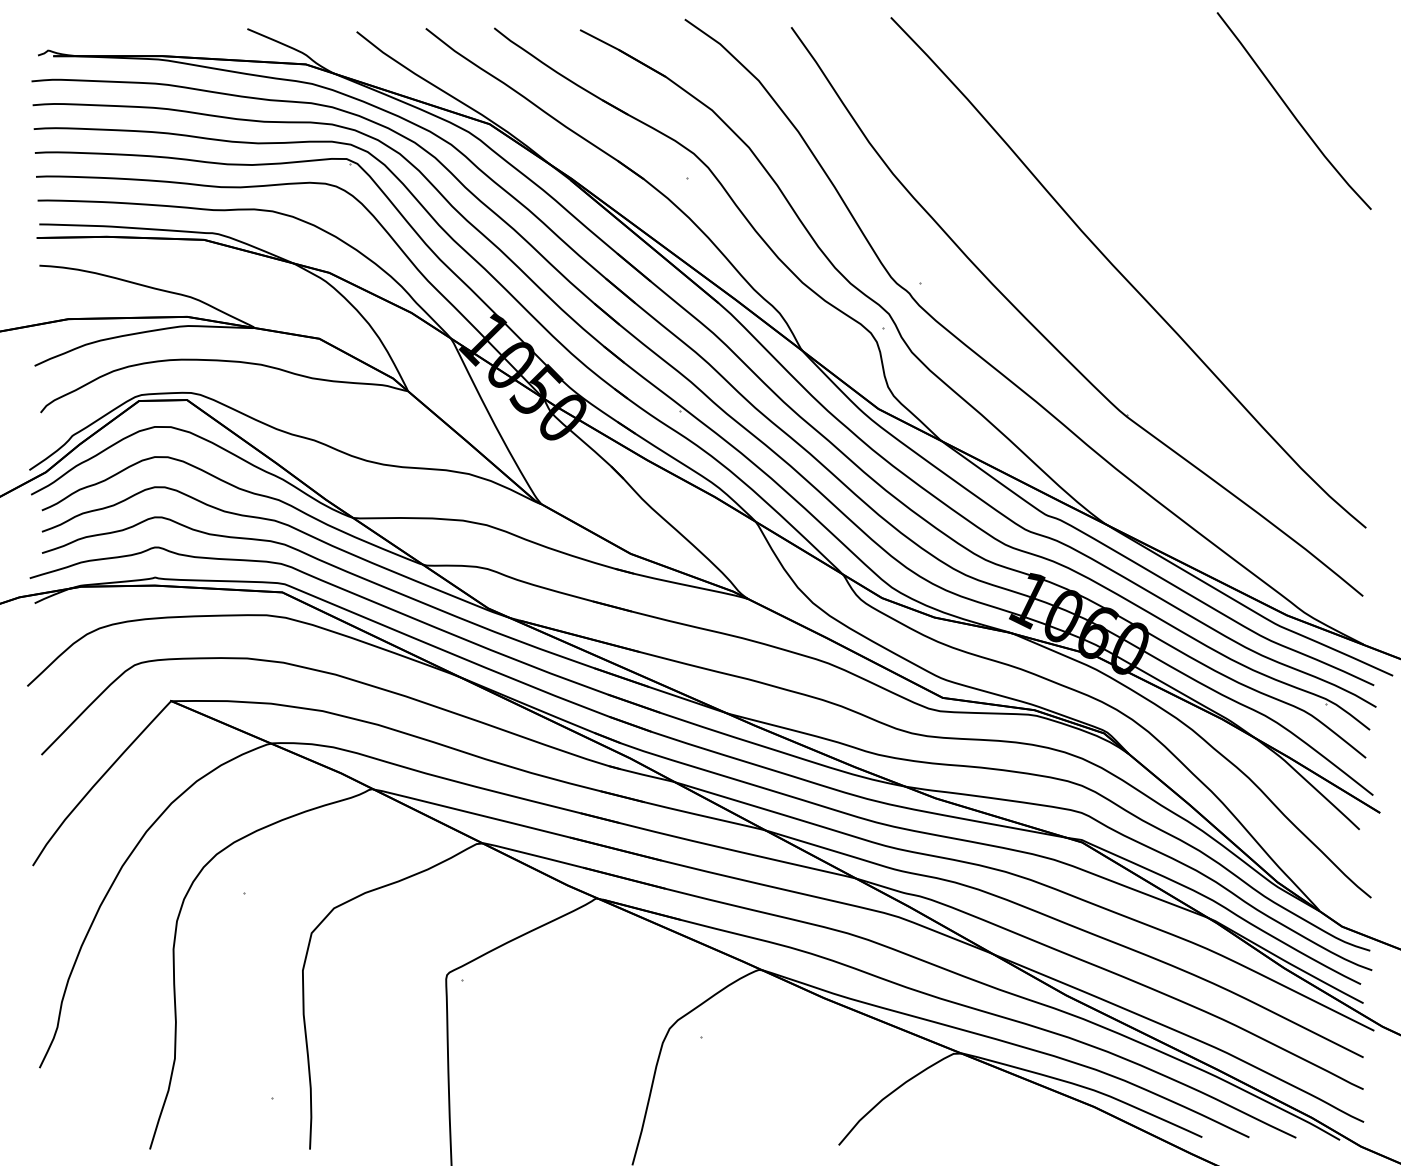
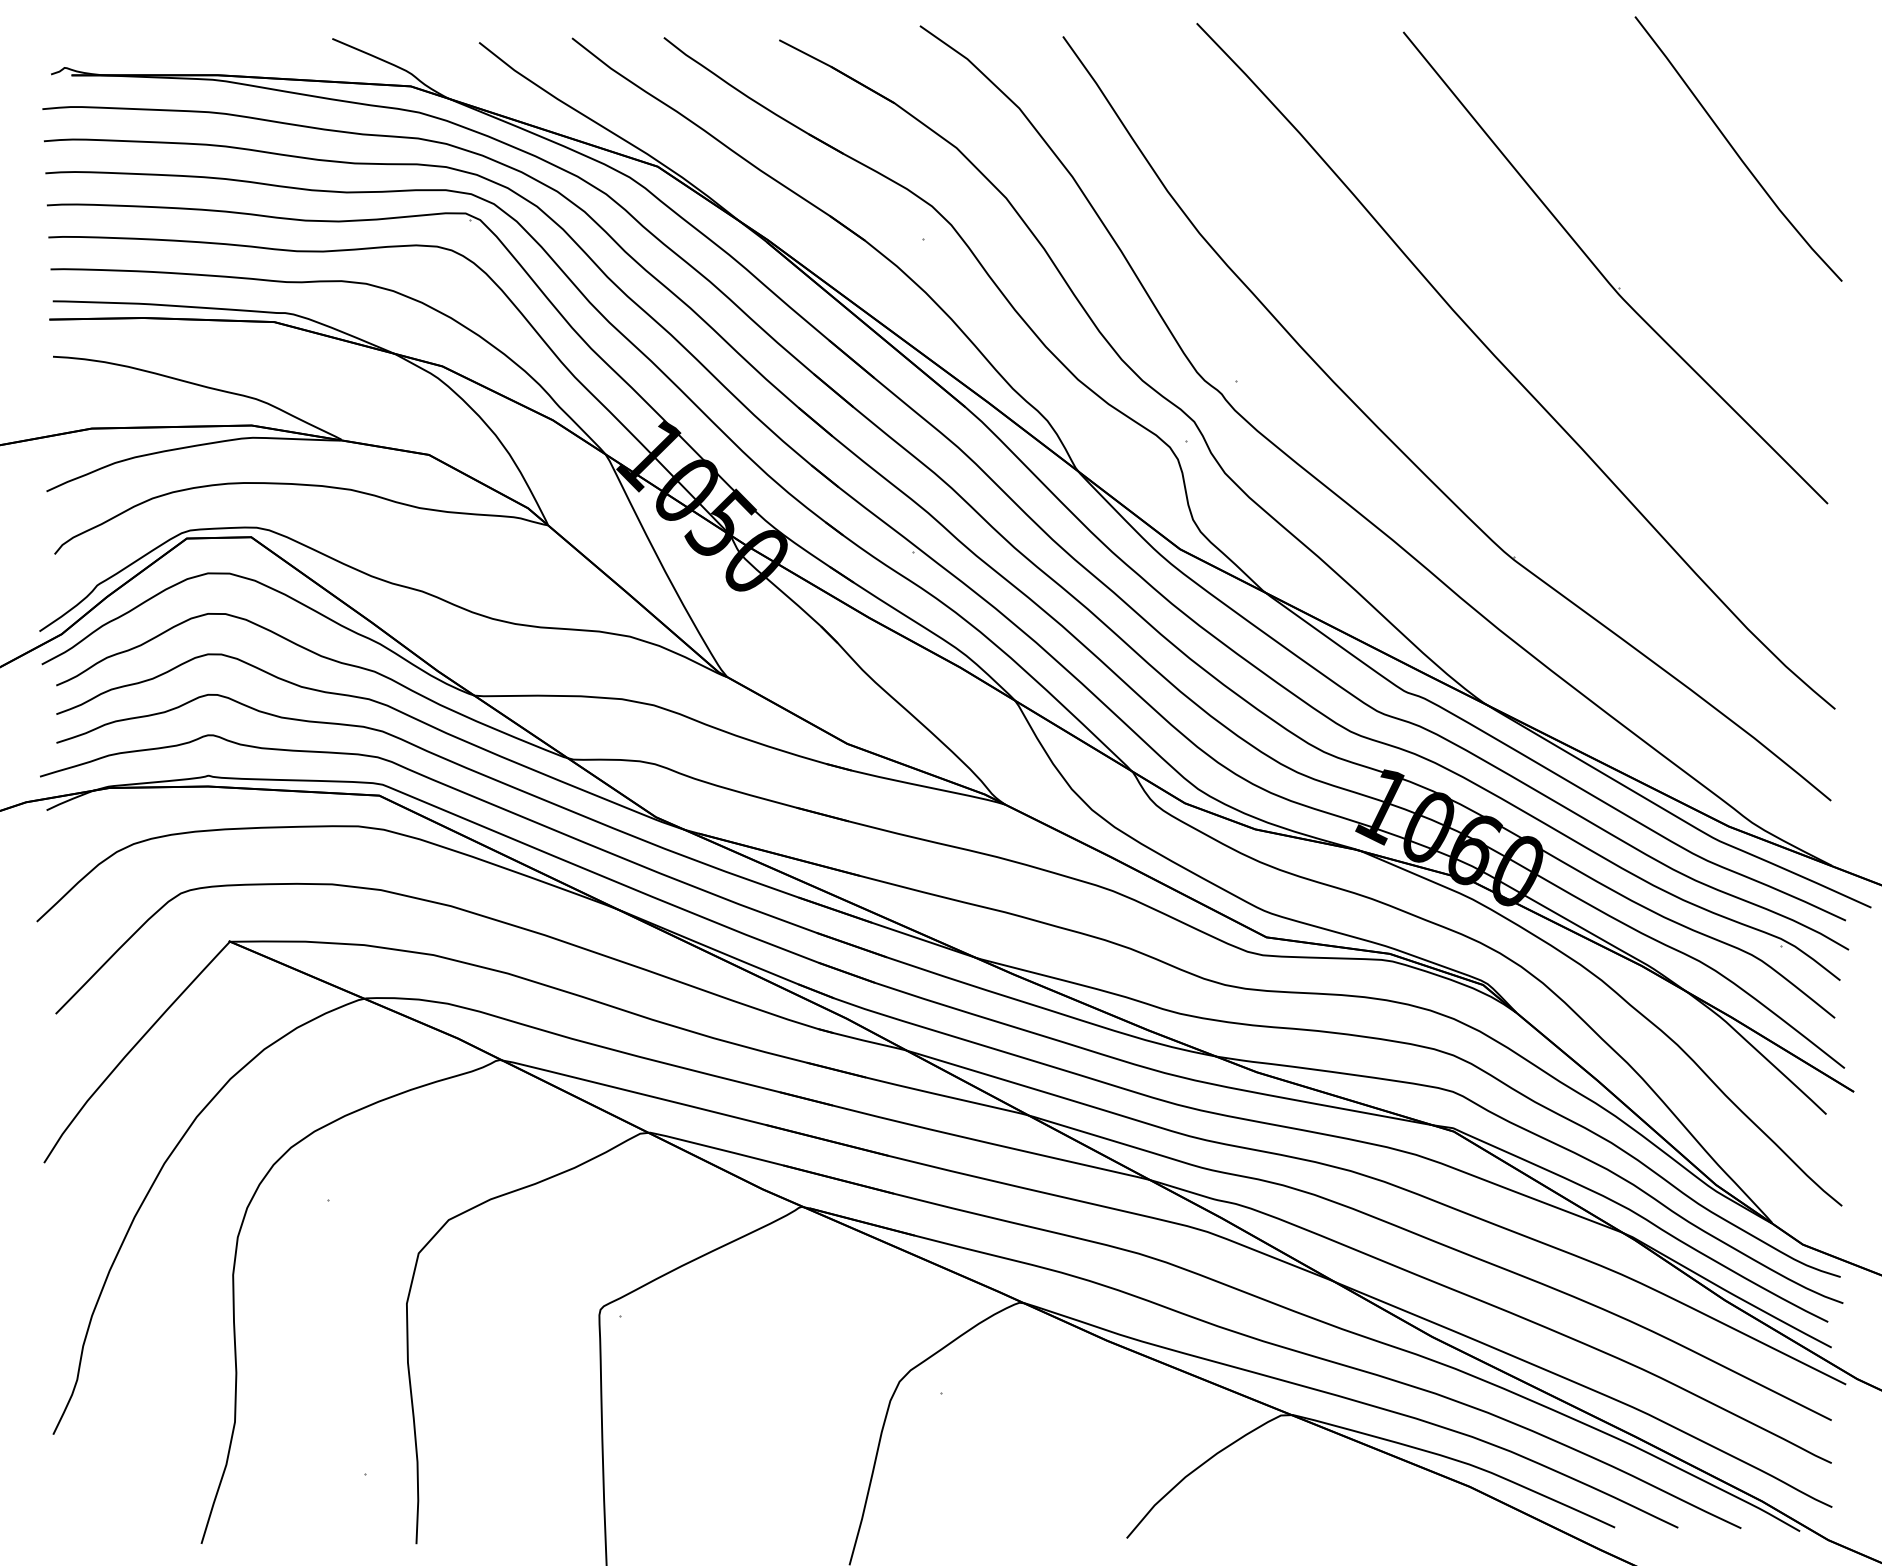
part: (1195, 206) -> (1605, 277), added

